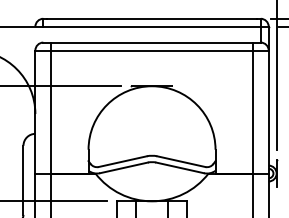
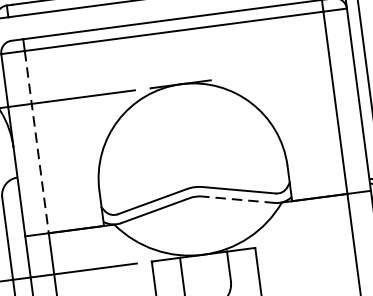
line: (51, 112) -> (37, 142), solid -> dashed
line: (179, 167) -> (237, 199), solid -> dashed

